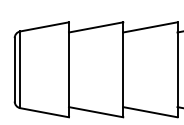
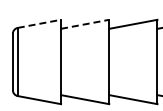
line: (44, 26) -> (39, 23), solid -> dashed
line: (96, 27) -> (85, 24), solid -> dashed

